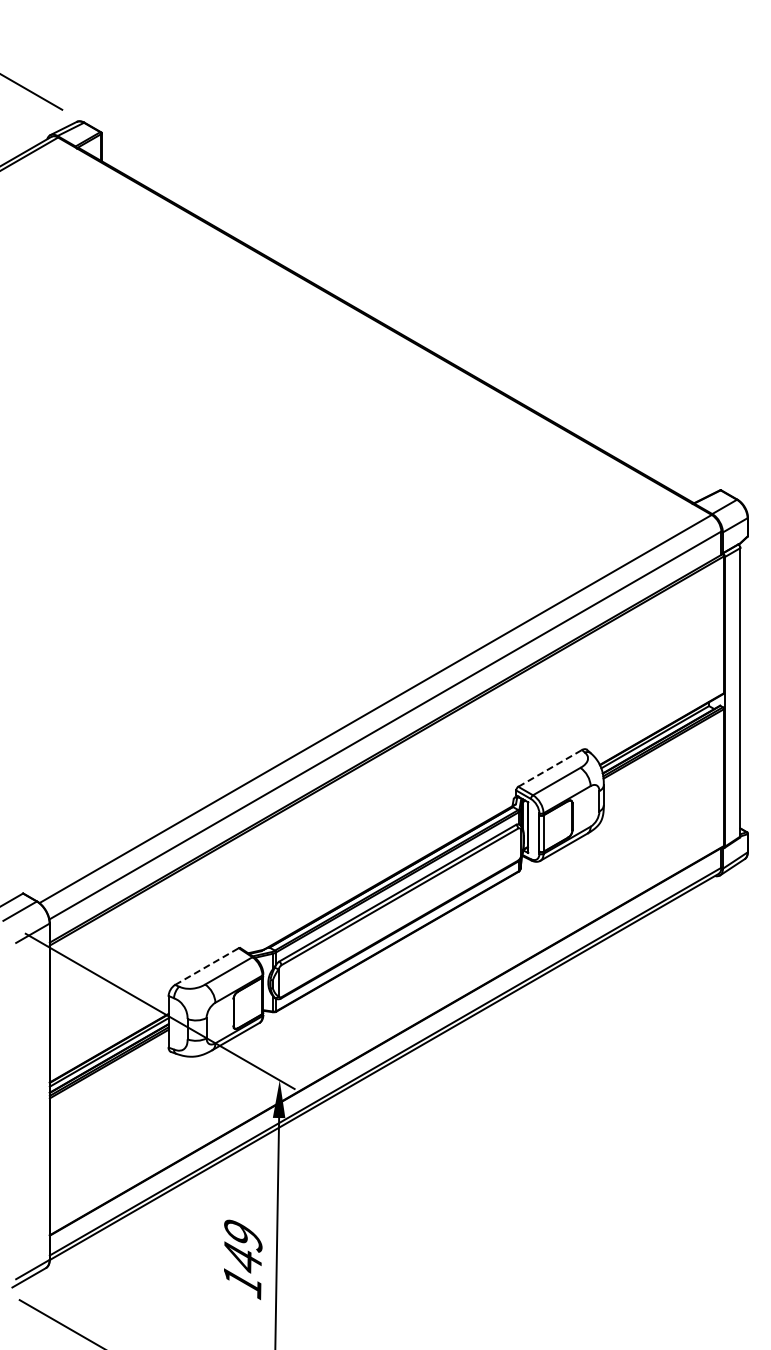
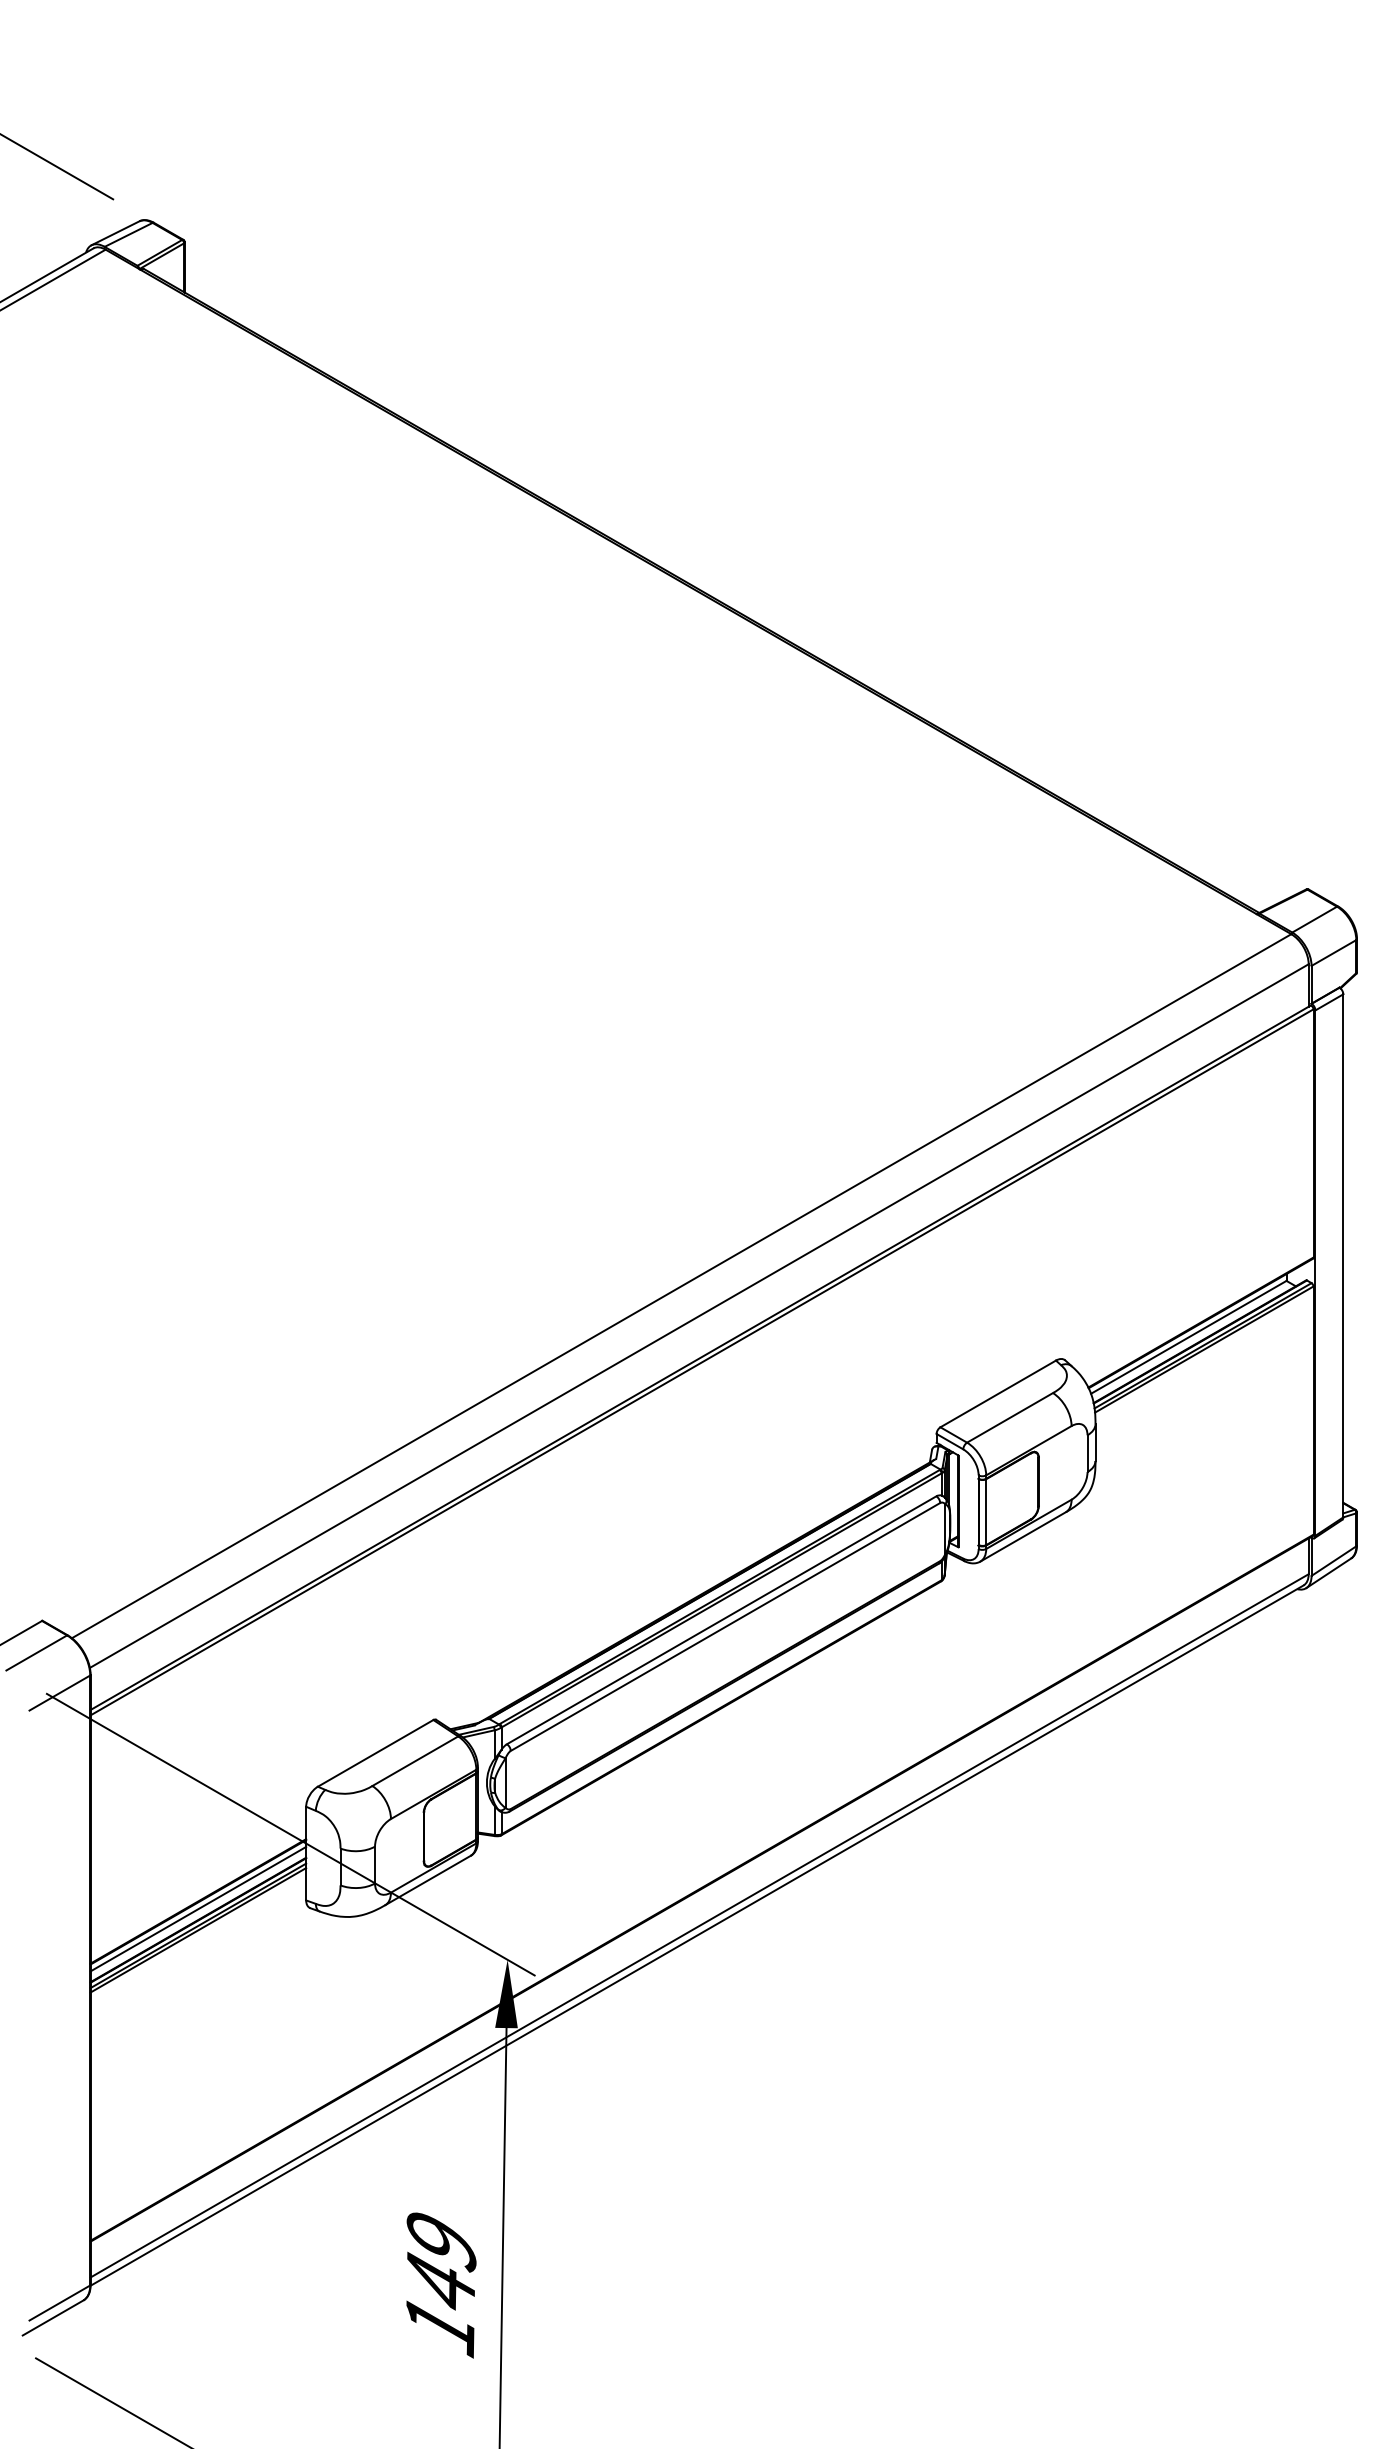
line: (550, 768) -> (998, 1394), dashed -> solid
line: (206, 966) -> (374, 1753), dashed -> solid

